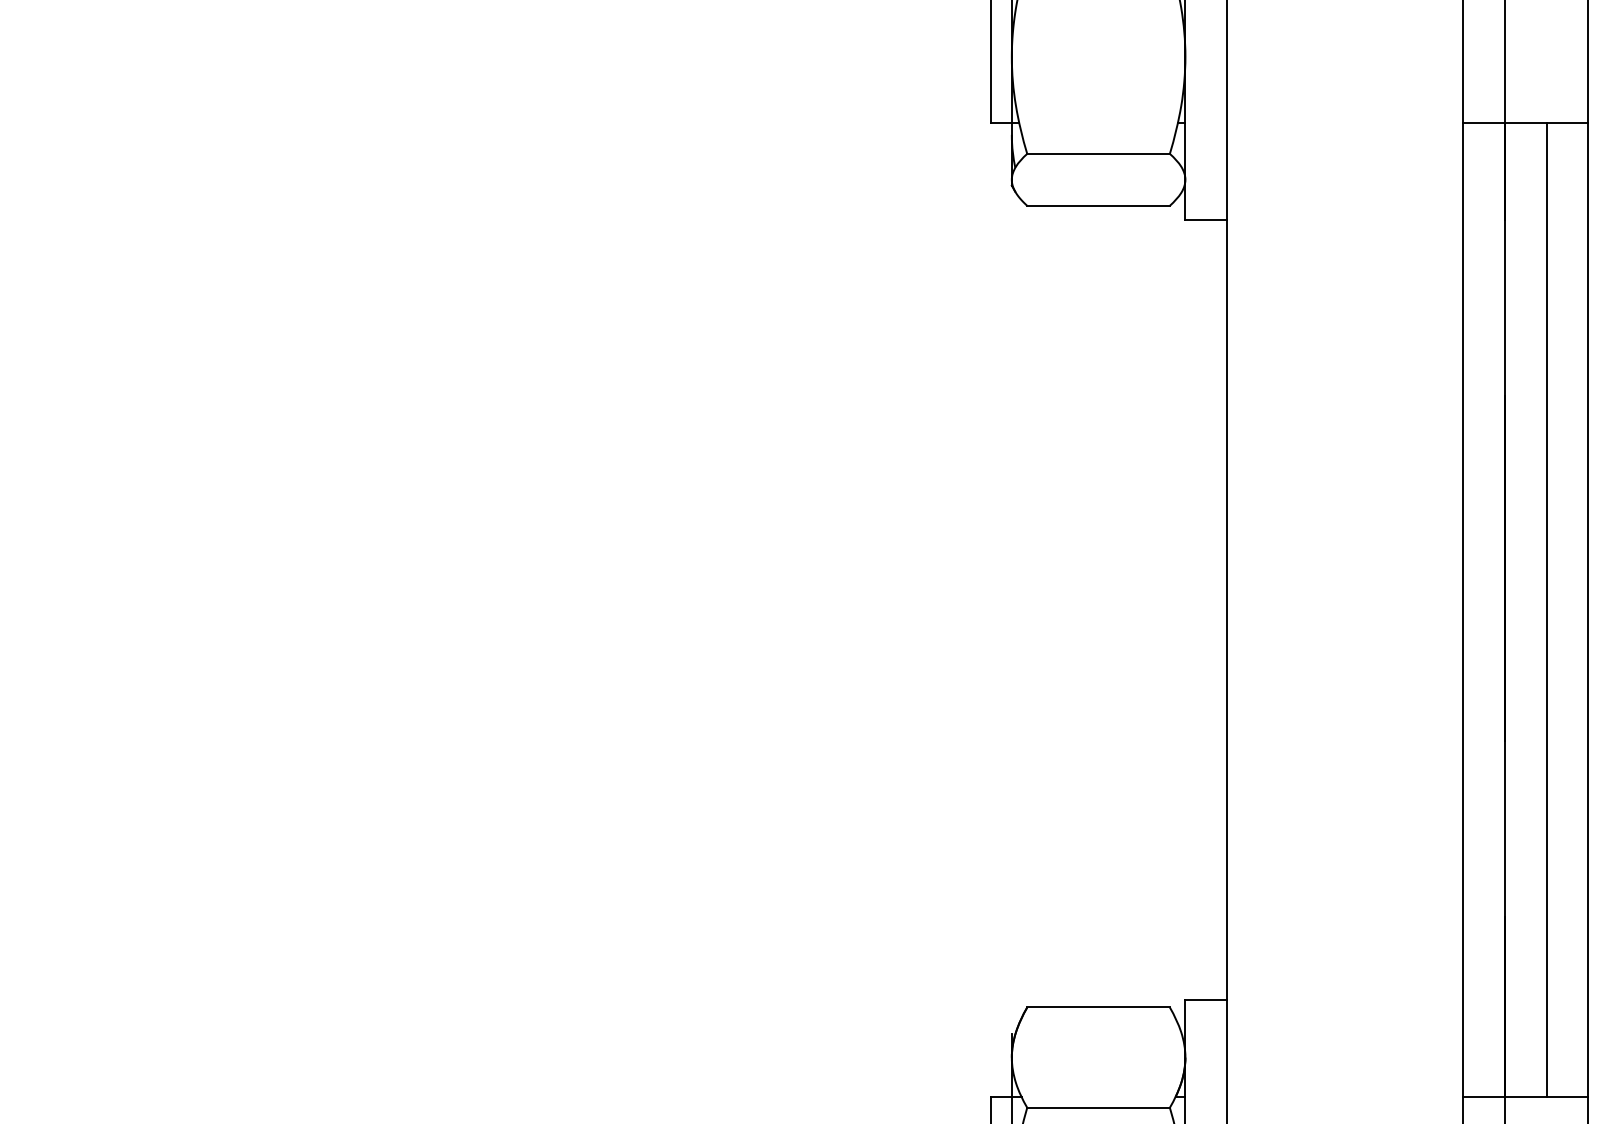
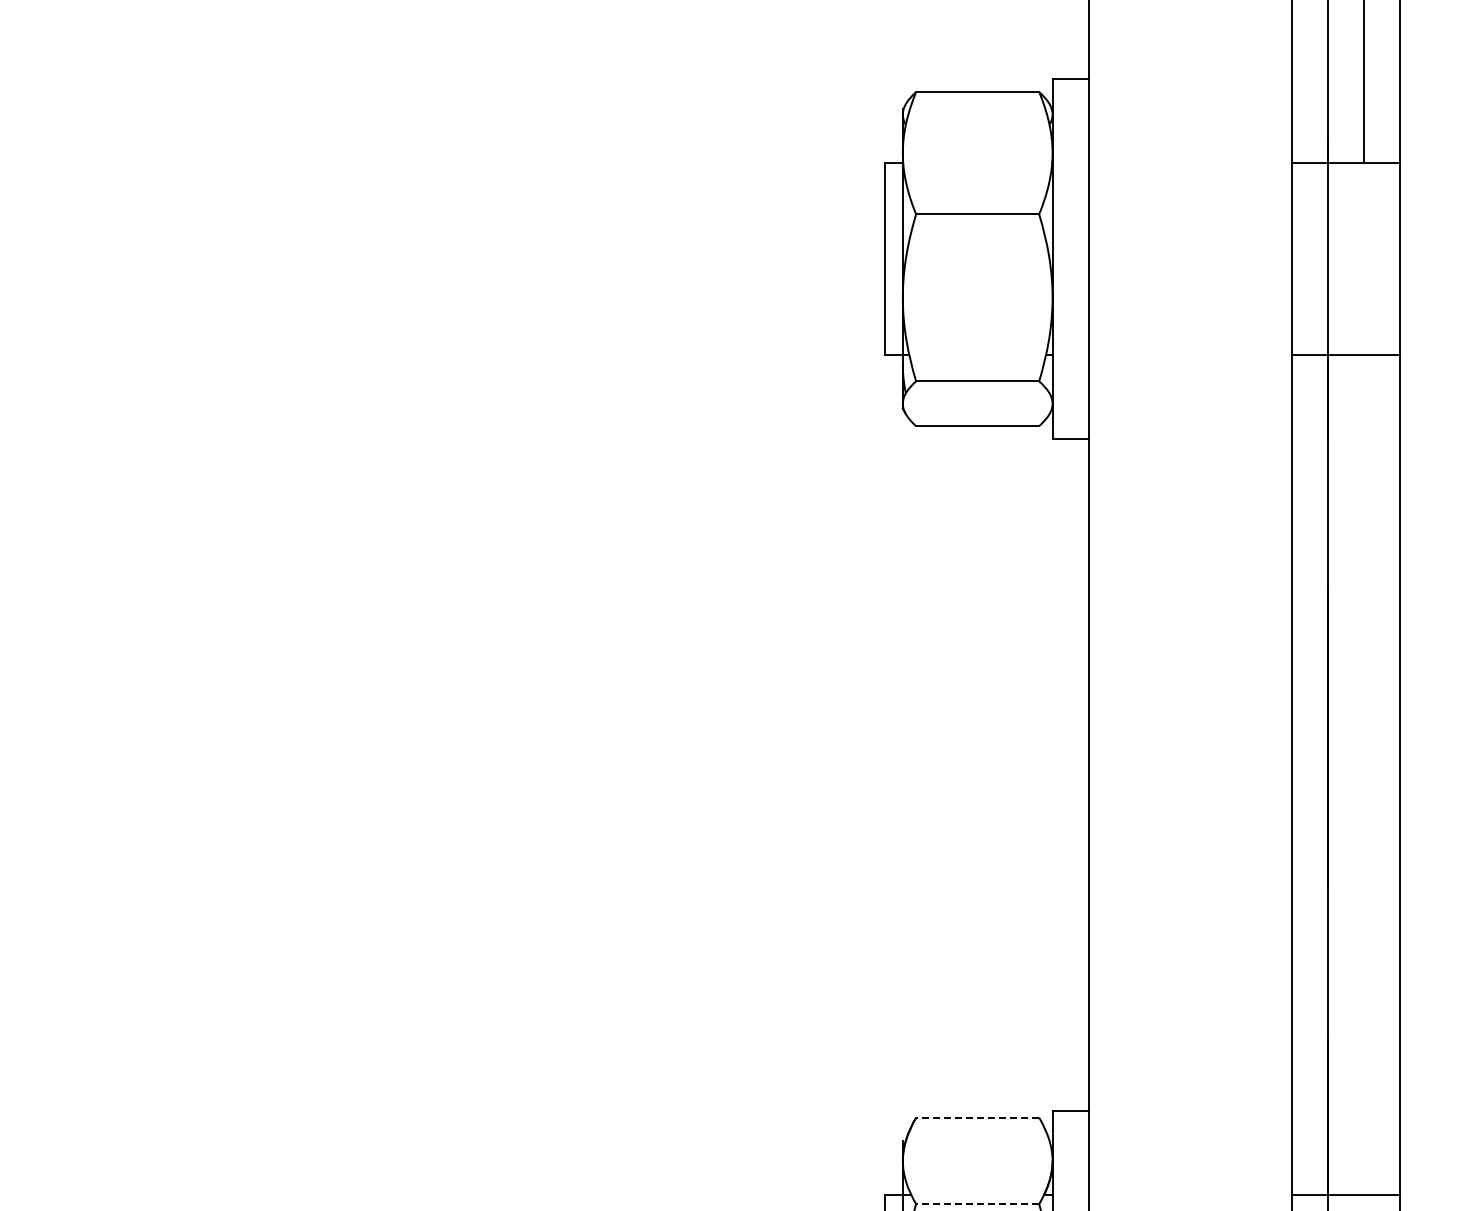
line: (1547, 609) -> (1364, 774), removed
line: (1098, 1007) -> (977, 1117), solid -> dashed
line: (1098, 1108) -> (977, 1204), solid -> dashed

